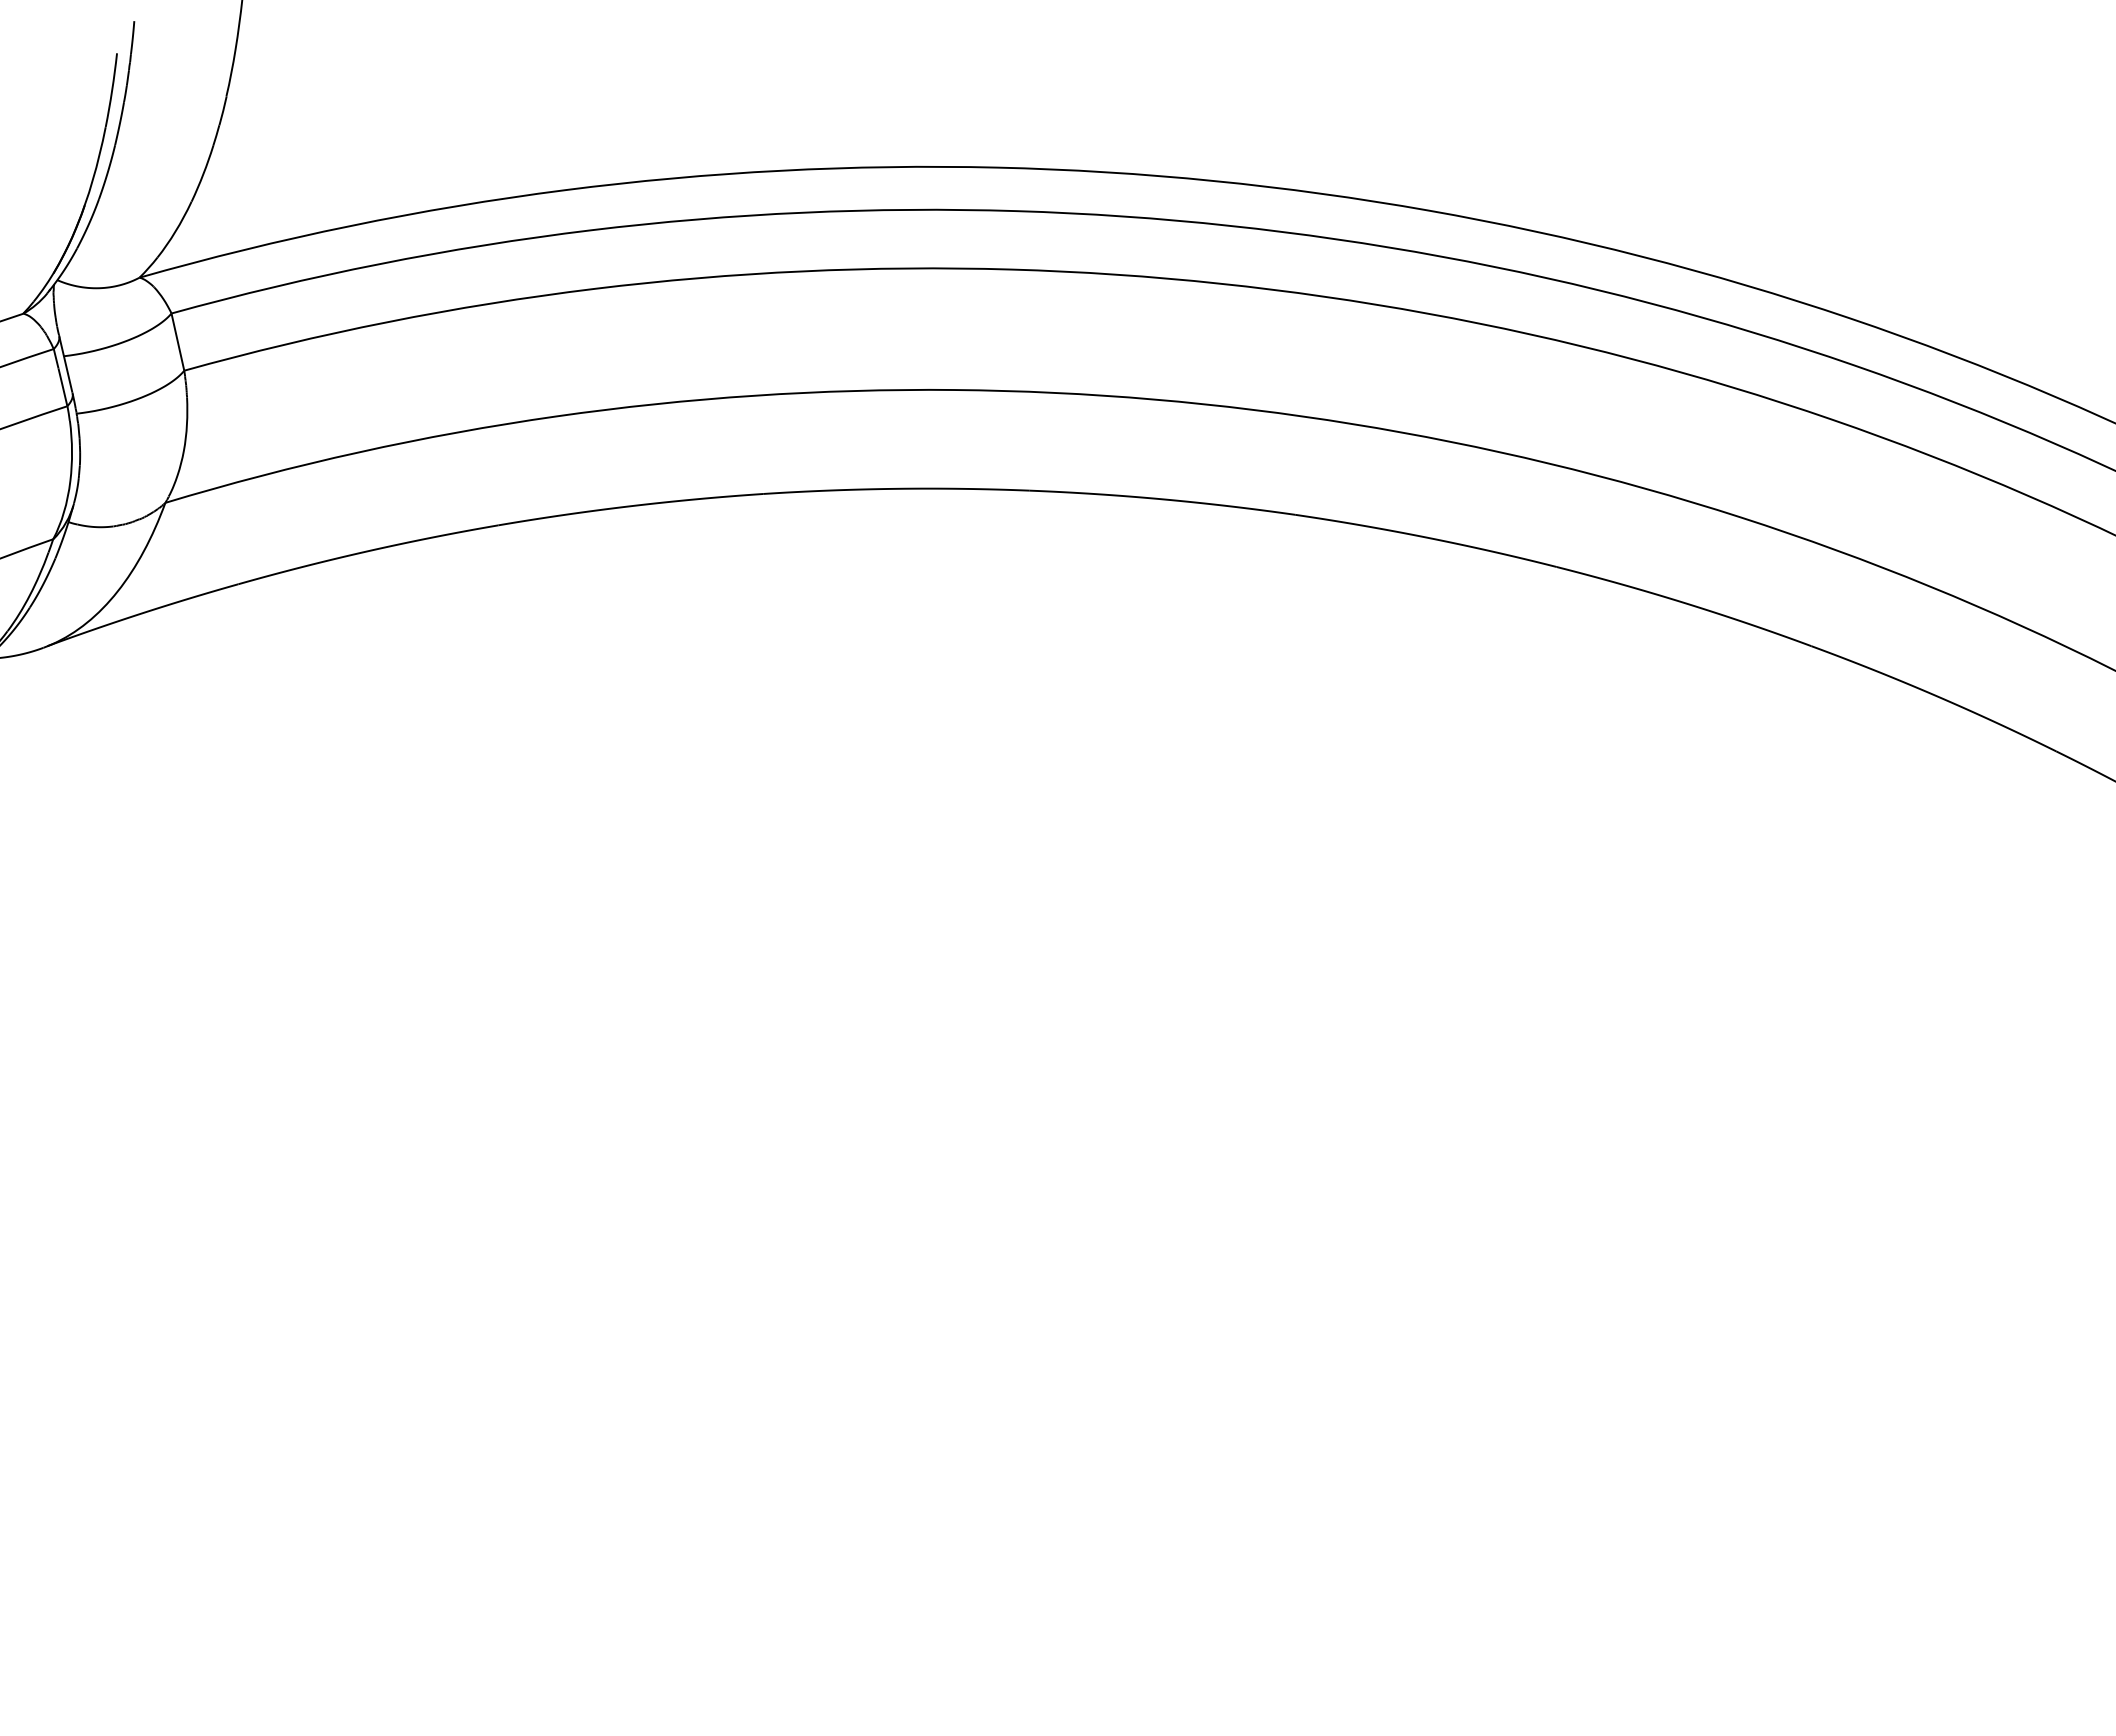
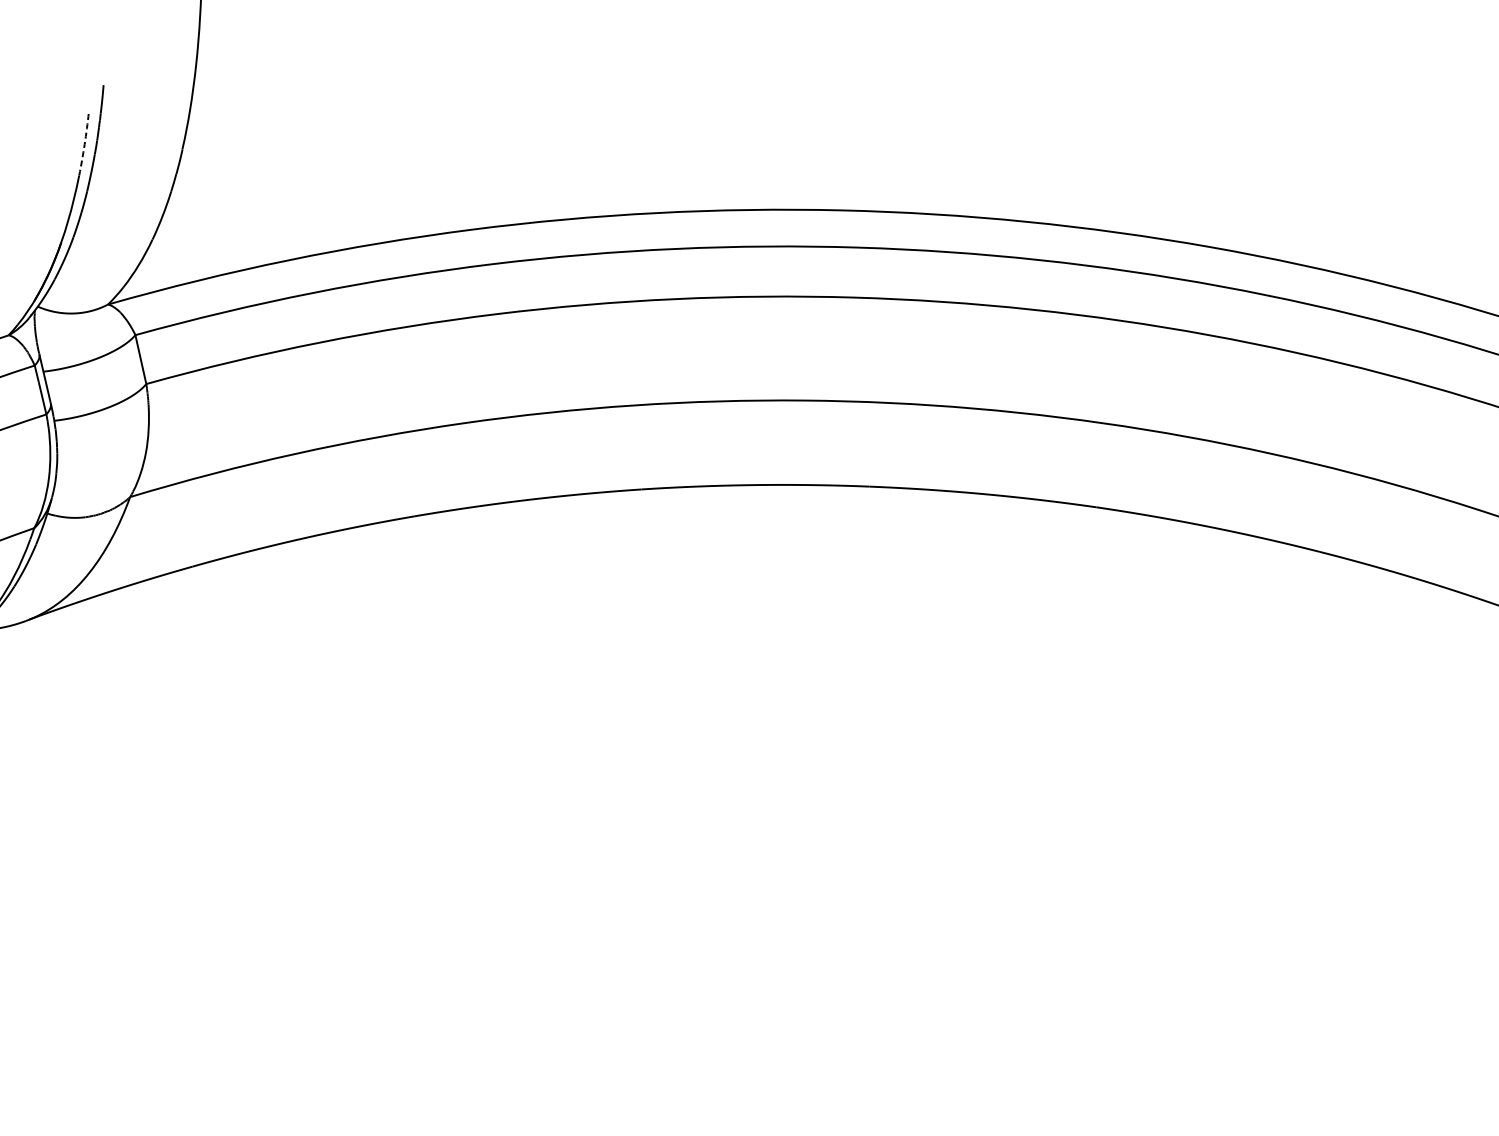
arc: (112, 90) -> (84, 144), solid -> dashed

